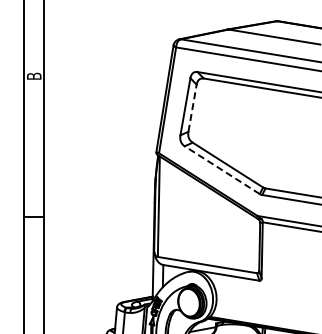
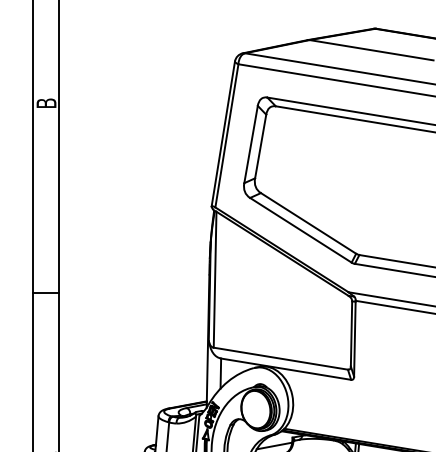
line: (192, 108) -> (260, 146), dashed -> solid
line: (221, 169) -> (299, 229), dashed -> solid

